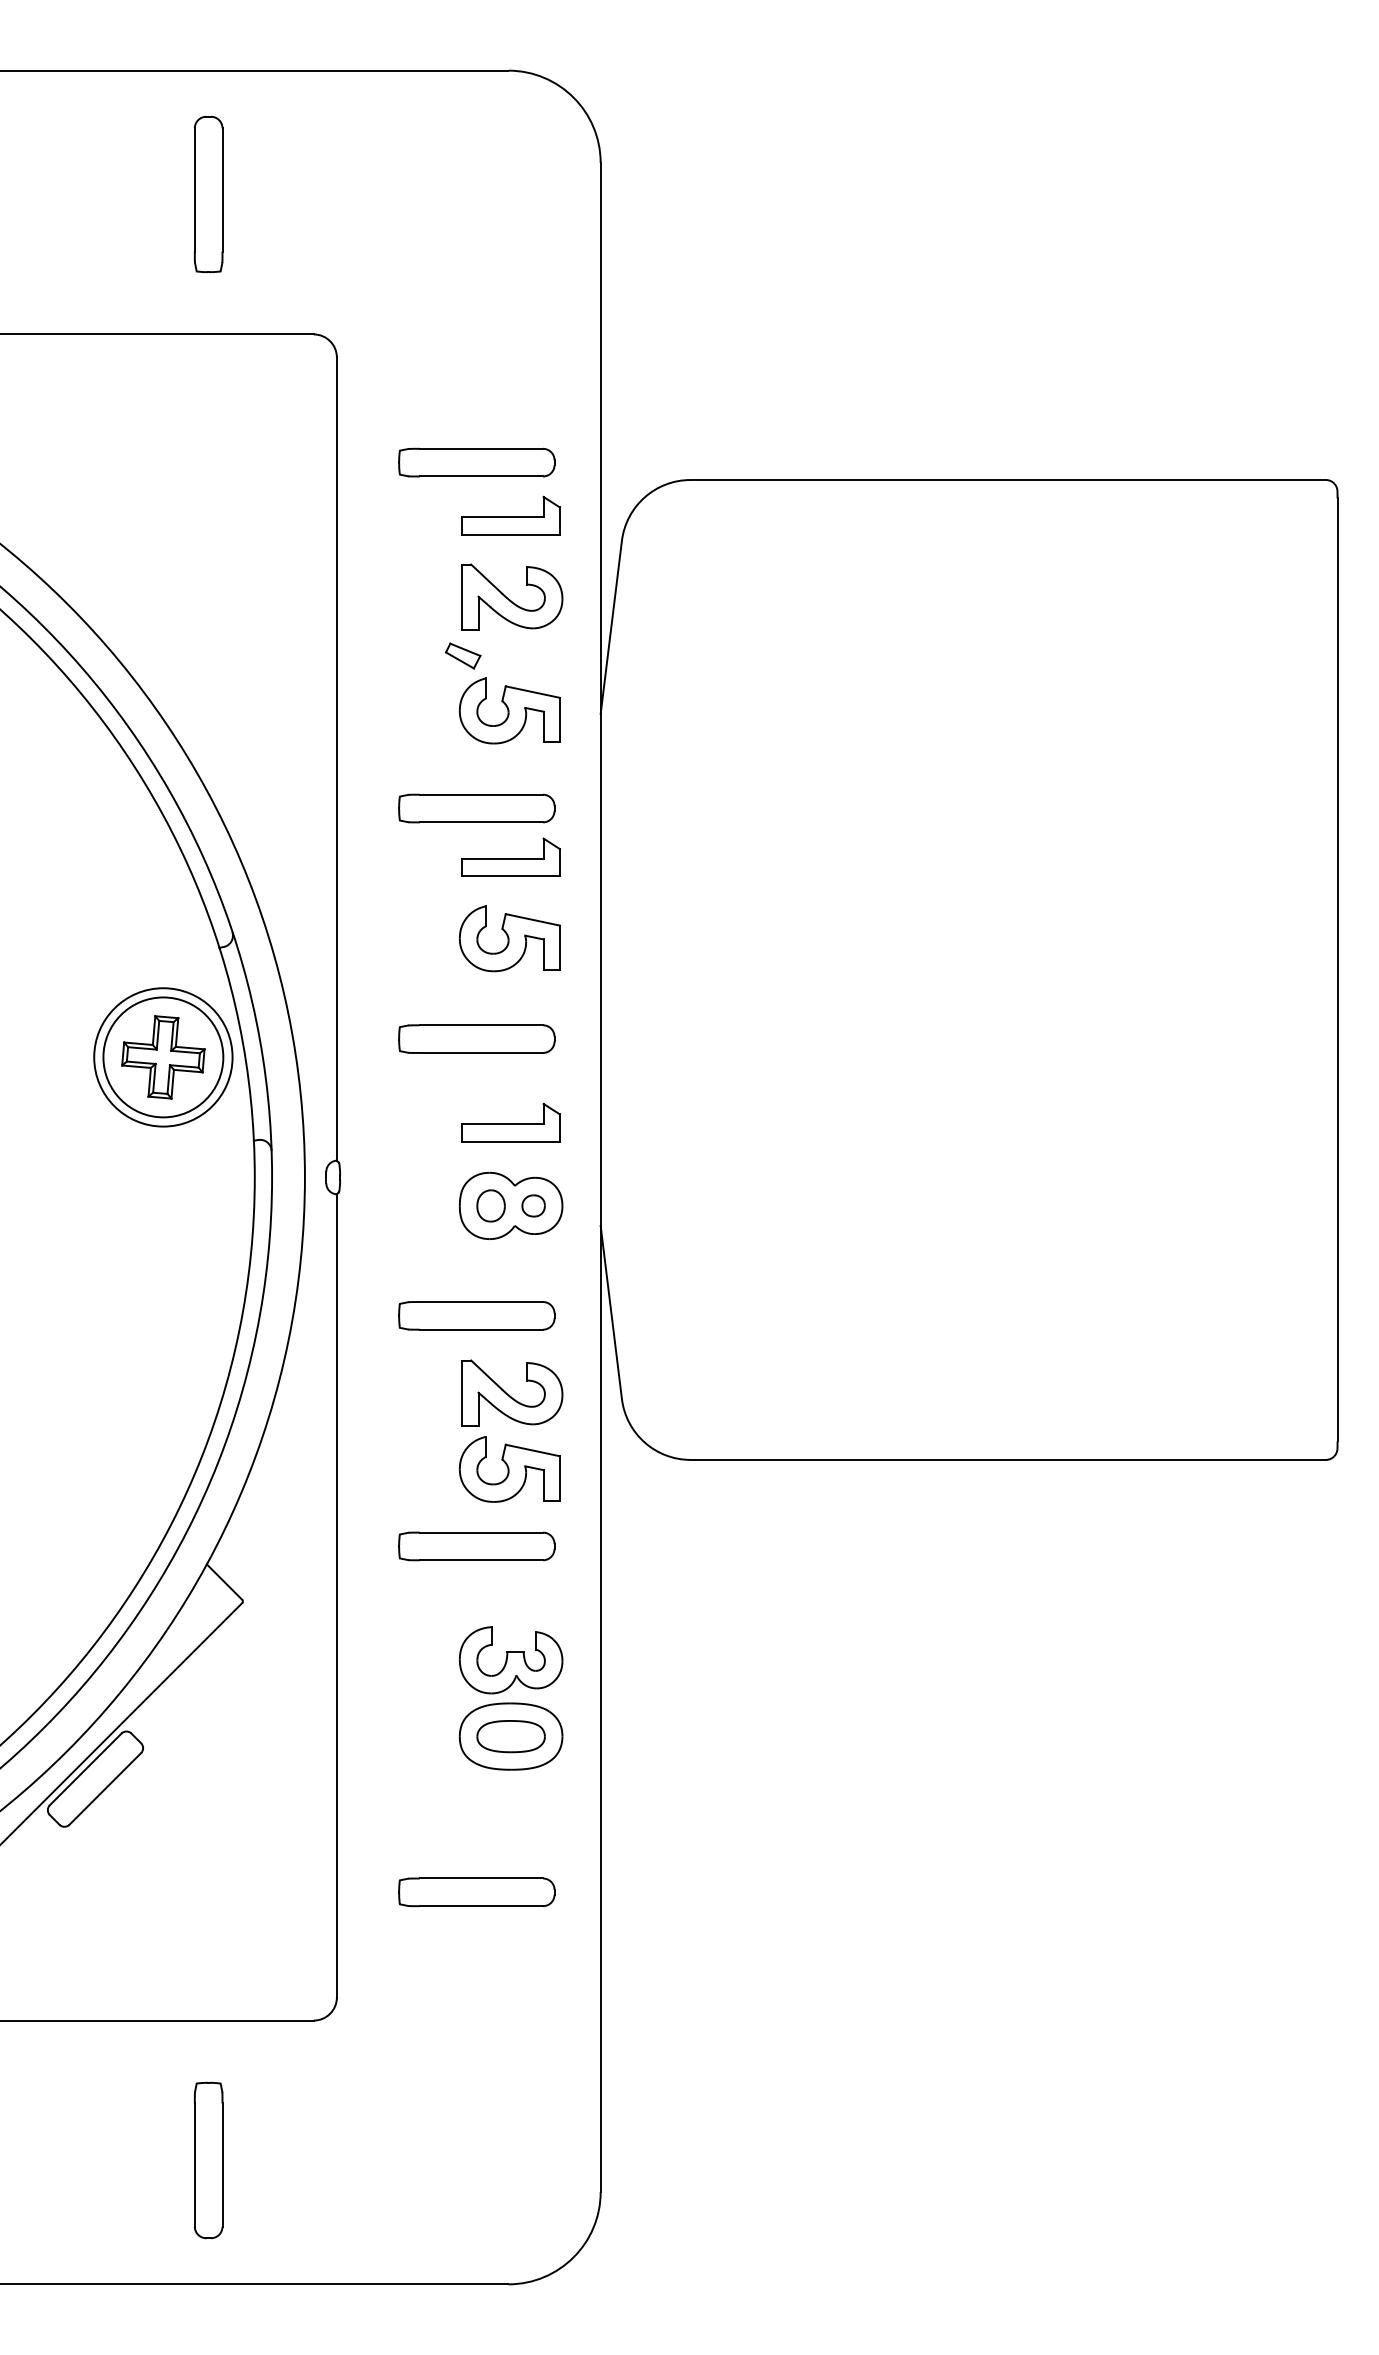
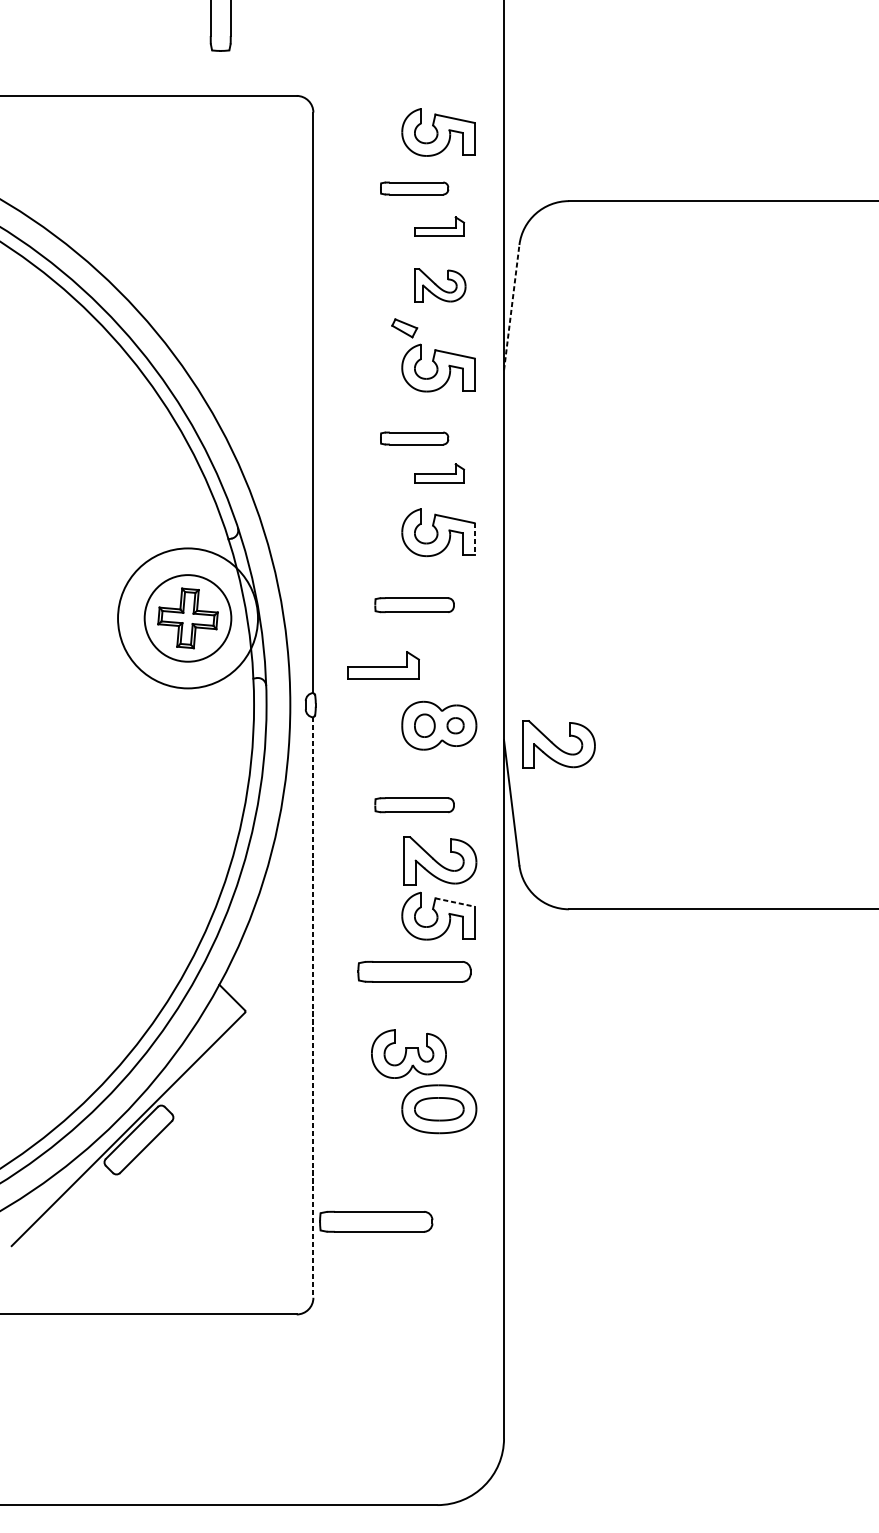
part: (509, 384) -> (438, 132), added
part: (476, 462) -> (414, 188), size x0.6
part: (510, 515) -> (438, 226), size x0.7
part: (512, 596) -> (440, 285), size x0.7
line: (611, 626) -> (511, 306), solid -> dashed
part: (476, 808) -> (414, 438), size x0.6
part: (510, 856) -> (438, 473), size x0.7
line: (559, 948) -> (474, 539), solid -> dashed
part: (476, 1038) -> (414, 604), size x0.7
circle: (163, 1057) -> (188, 618), size x1.4
part: (510, 1122) -> (383, 665), moved
part: (676, 1231) -> (558, 744), added
part: (476, 1315) -> (414, 804), size x0.7
line: (532, 1450) -> (454, 902), solid -> dashed
line: (336, 1595) -> (313, 1007), solid -> dashed
part: (510, 1660) -> (408, 1054), moved
part: (476, 1892) -> (376, 1221), moved
part: (208, 2160) -> (220, 1415), removed

